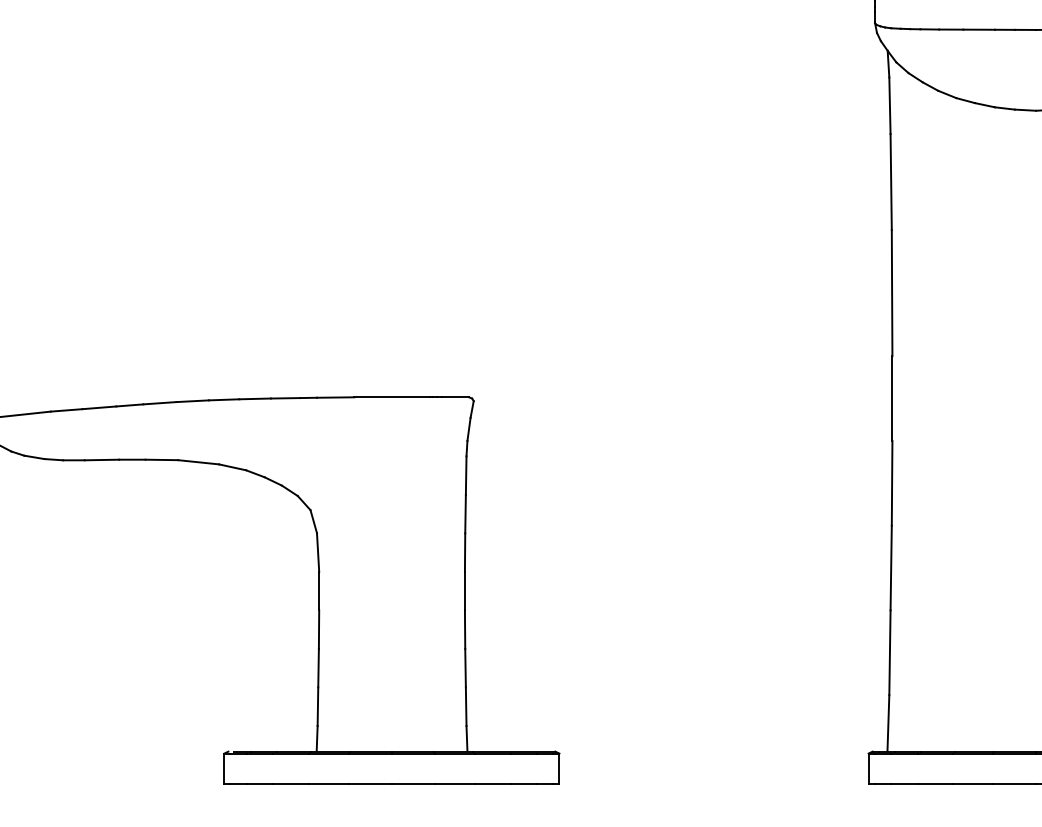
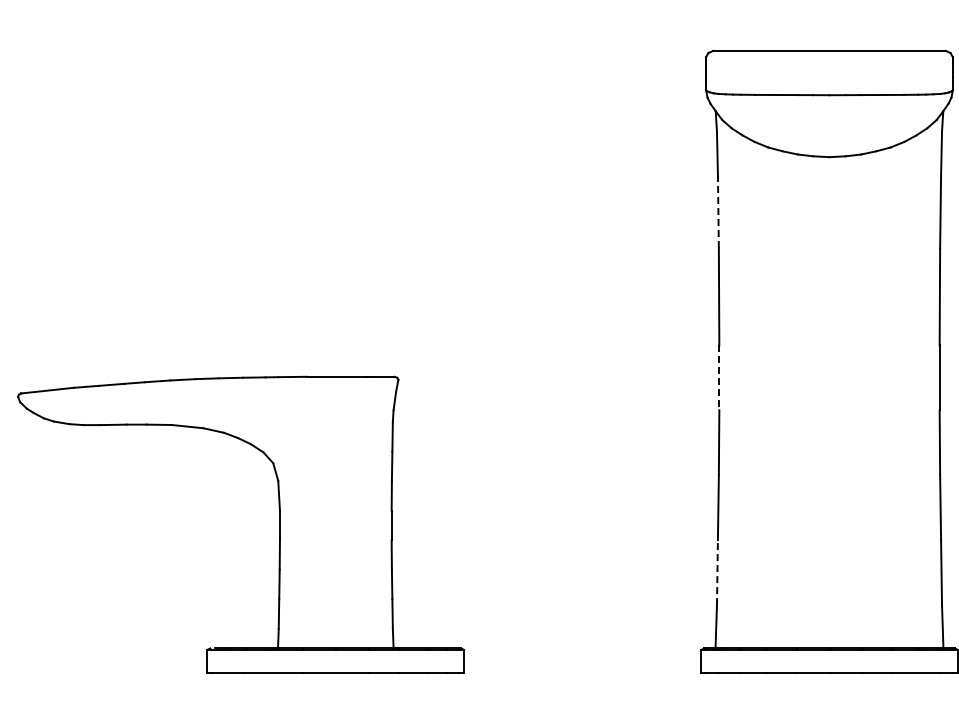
line: (891, 181) -> (718, 211), solid -> dashed
line: (892, 399) -> (719, 378), solid -> dashed
line: (890, 652) -> (717, 572), solid -> dashed

